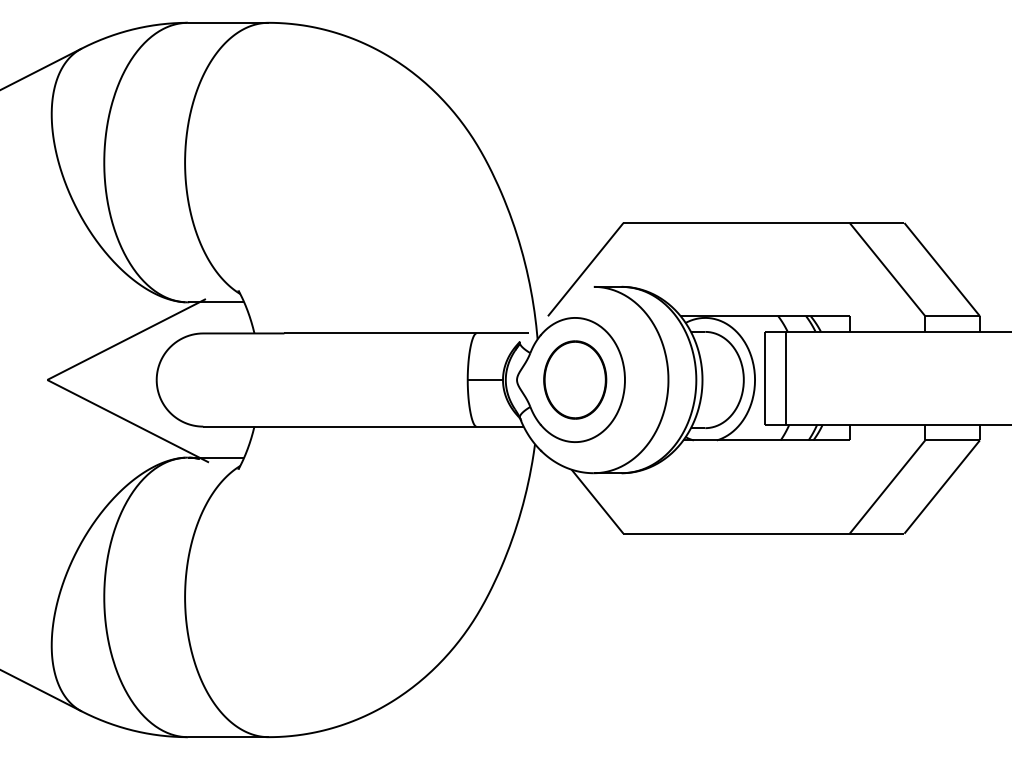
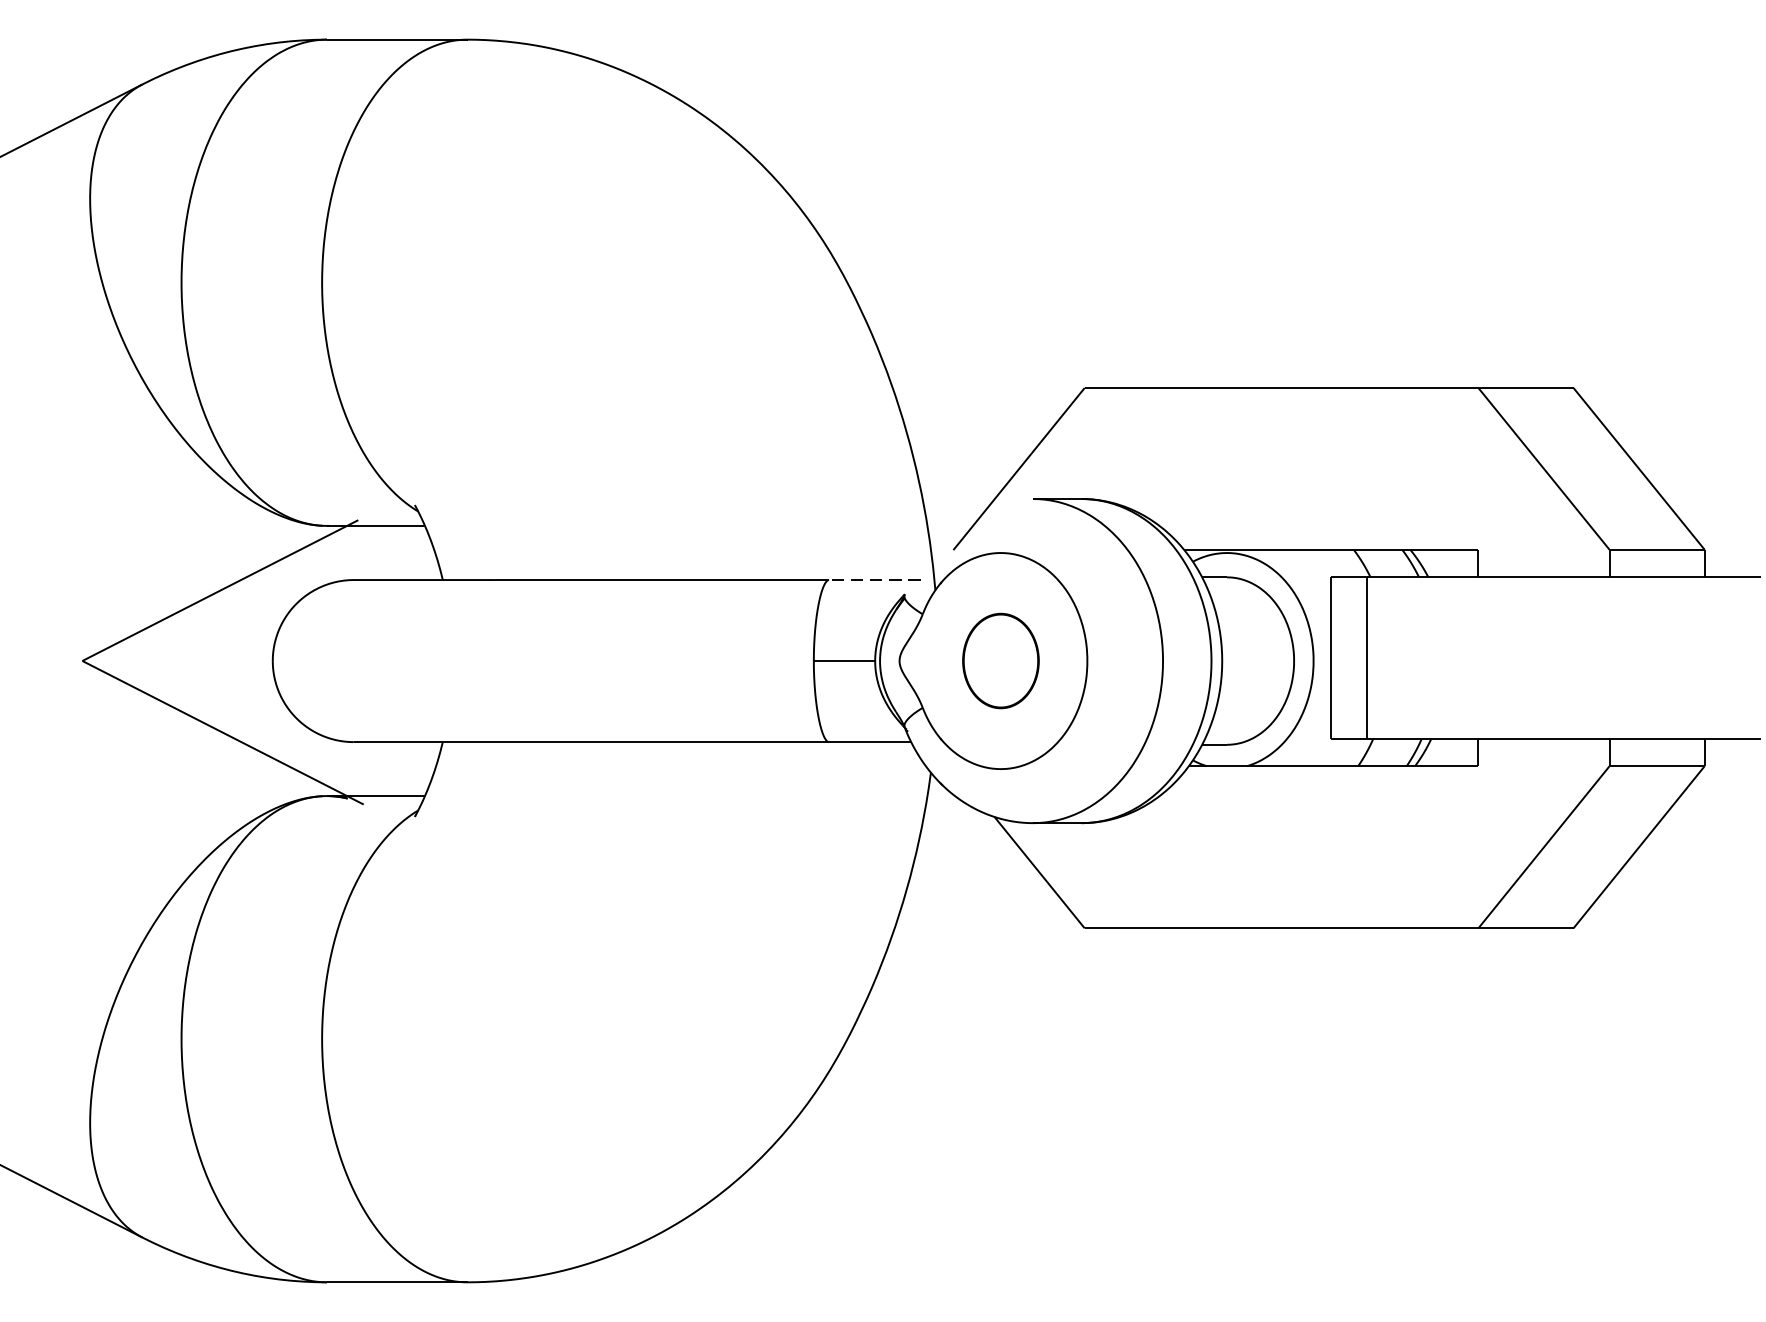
line: (502, 333) -> (874, 580), solid -> dashed
part: (575, 379) -> (1001, 660), size x0.7

